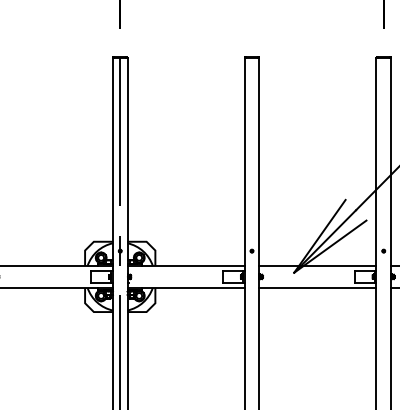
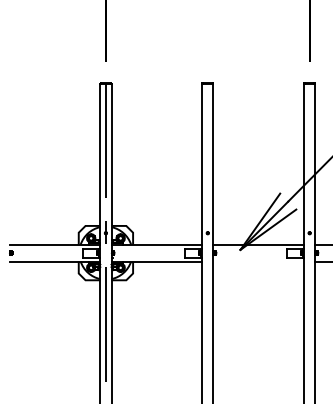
line: (317, 287) -> (258, 261), removed

